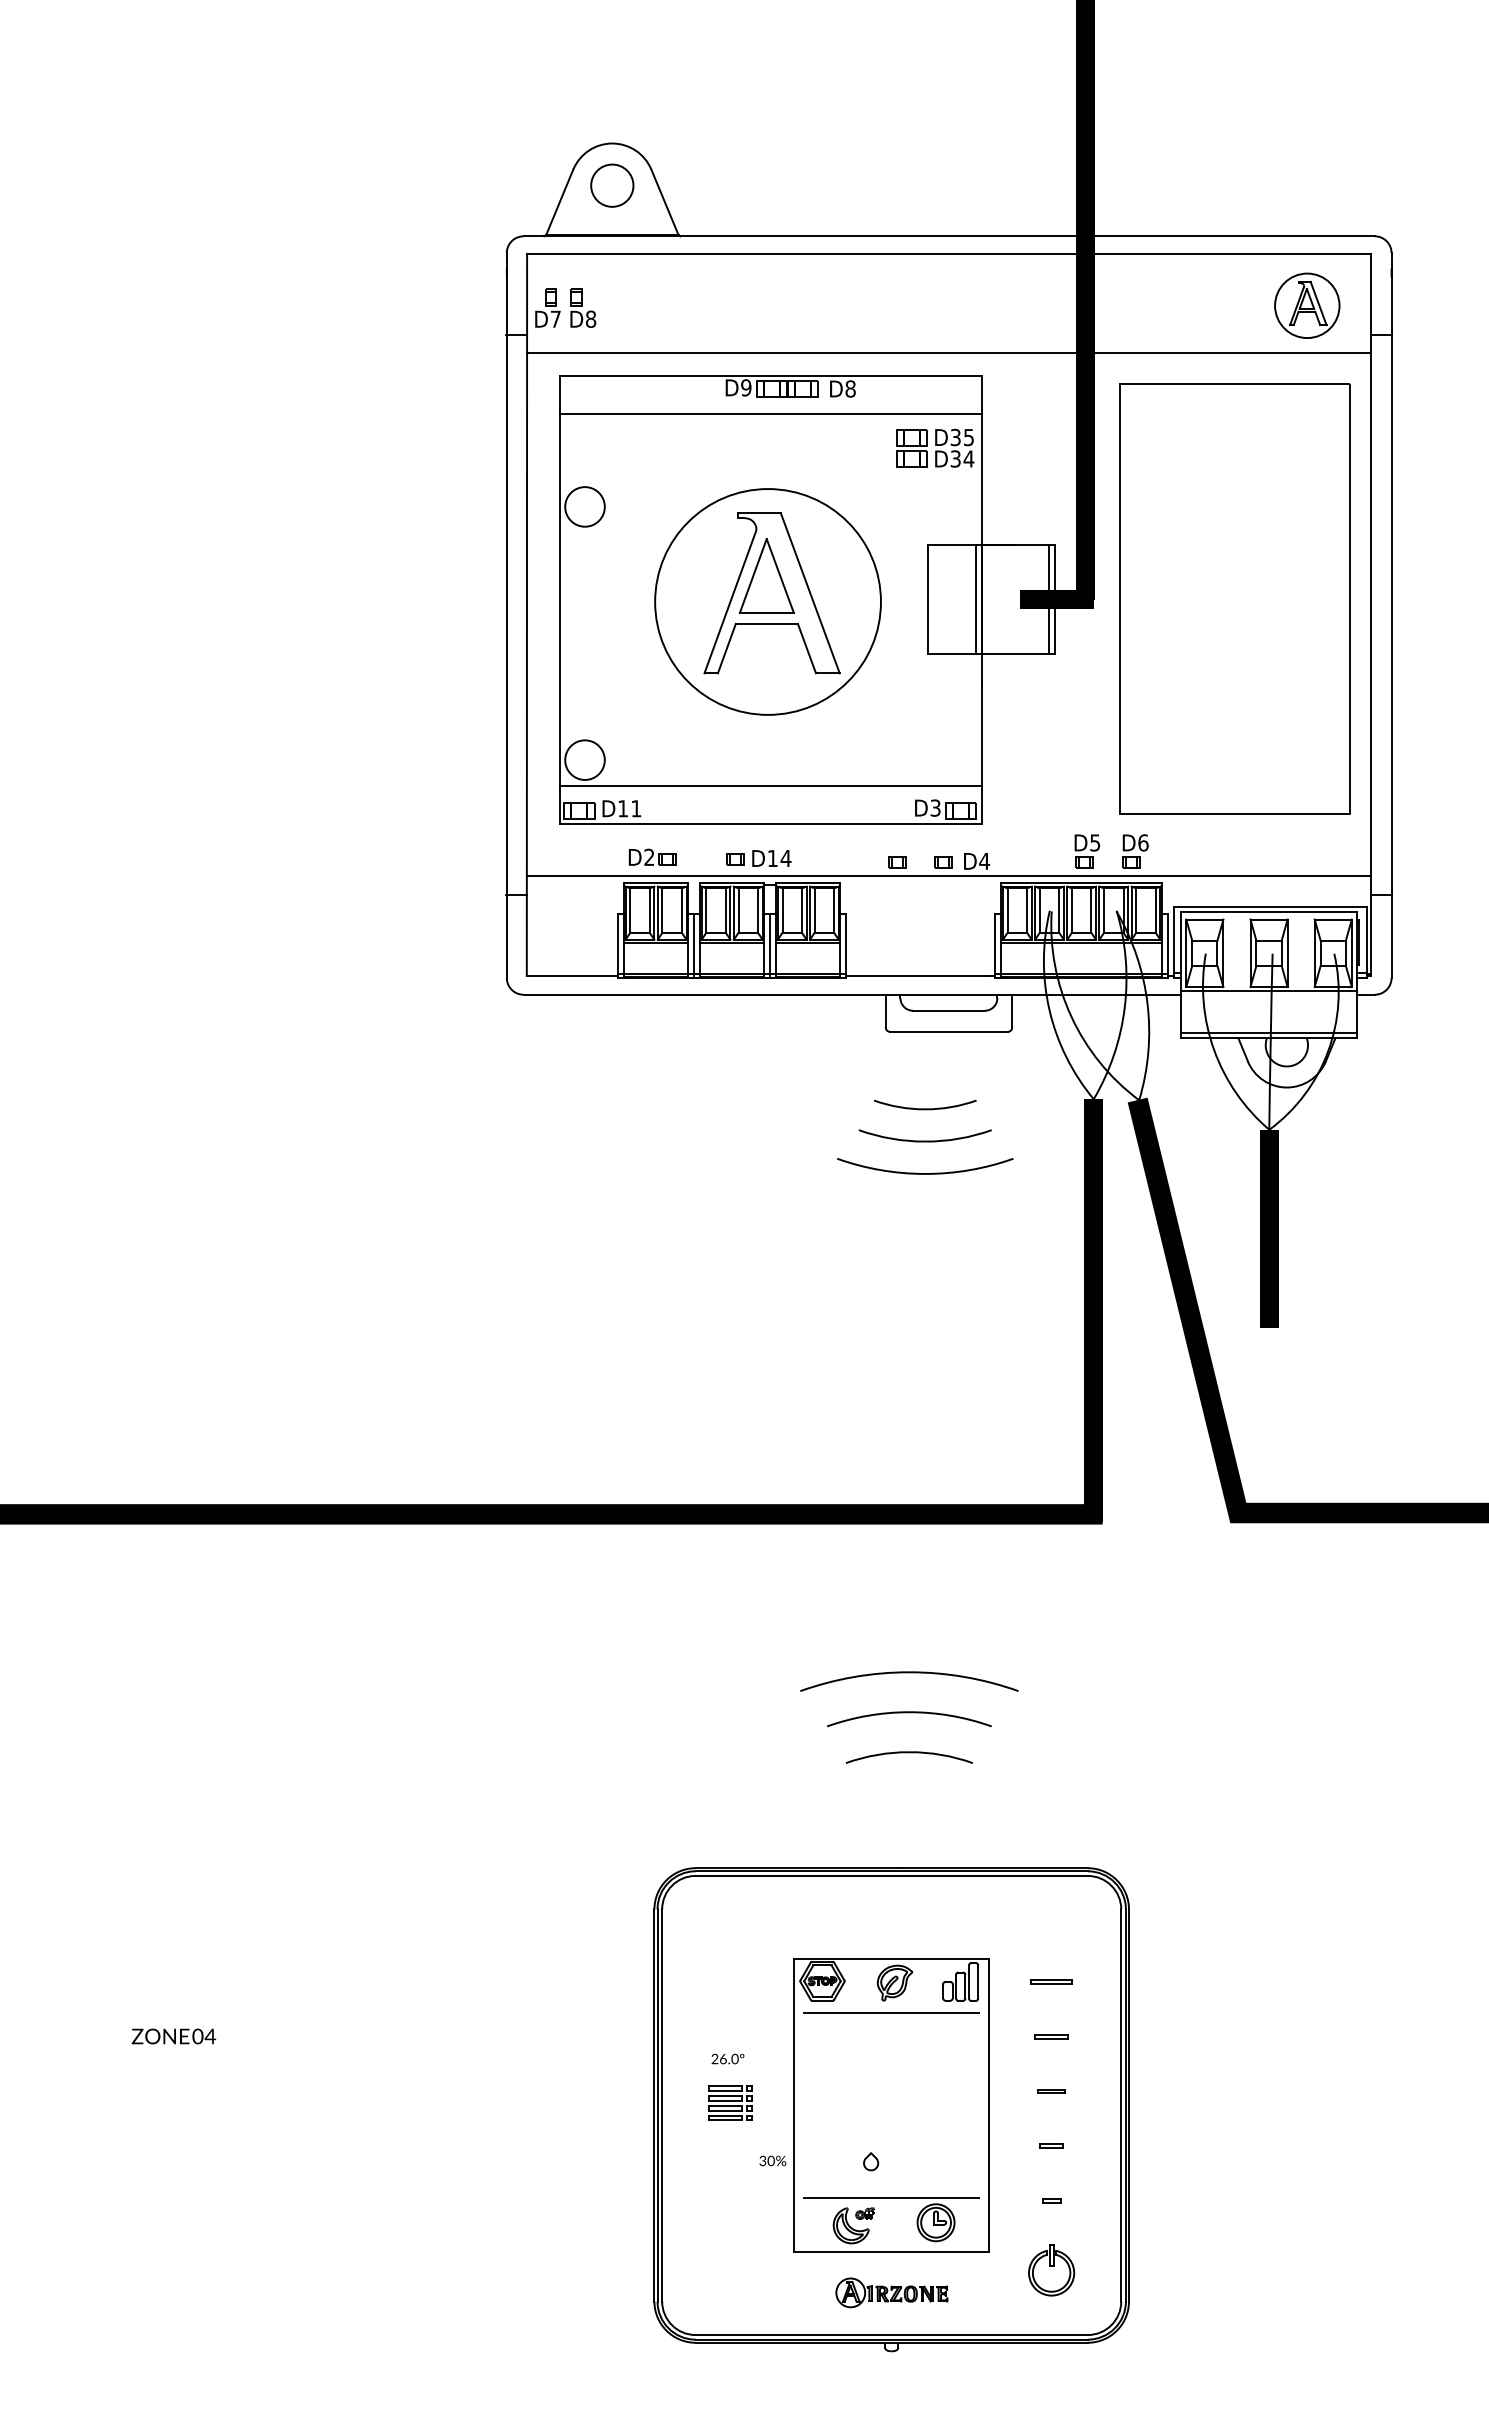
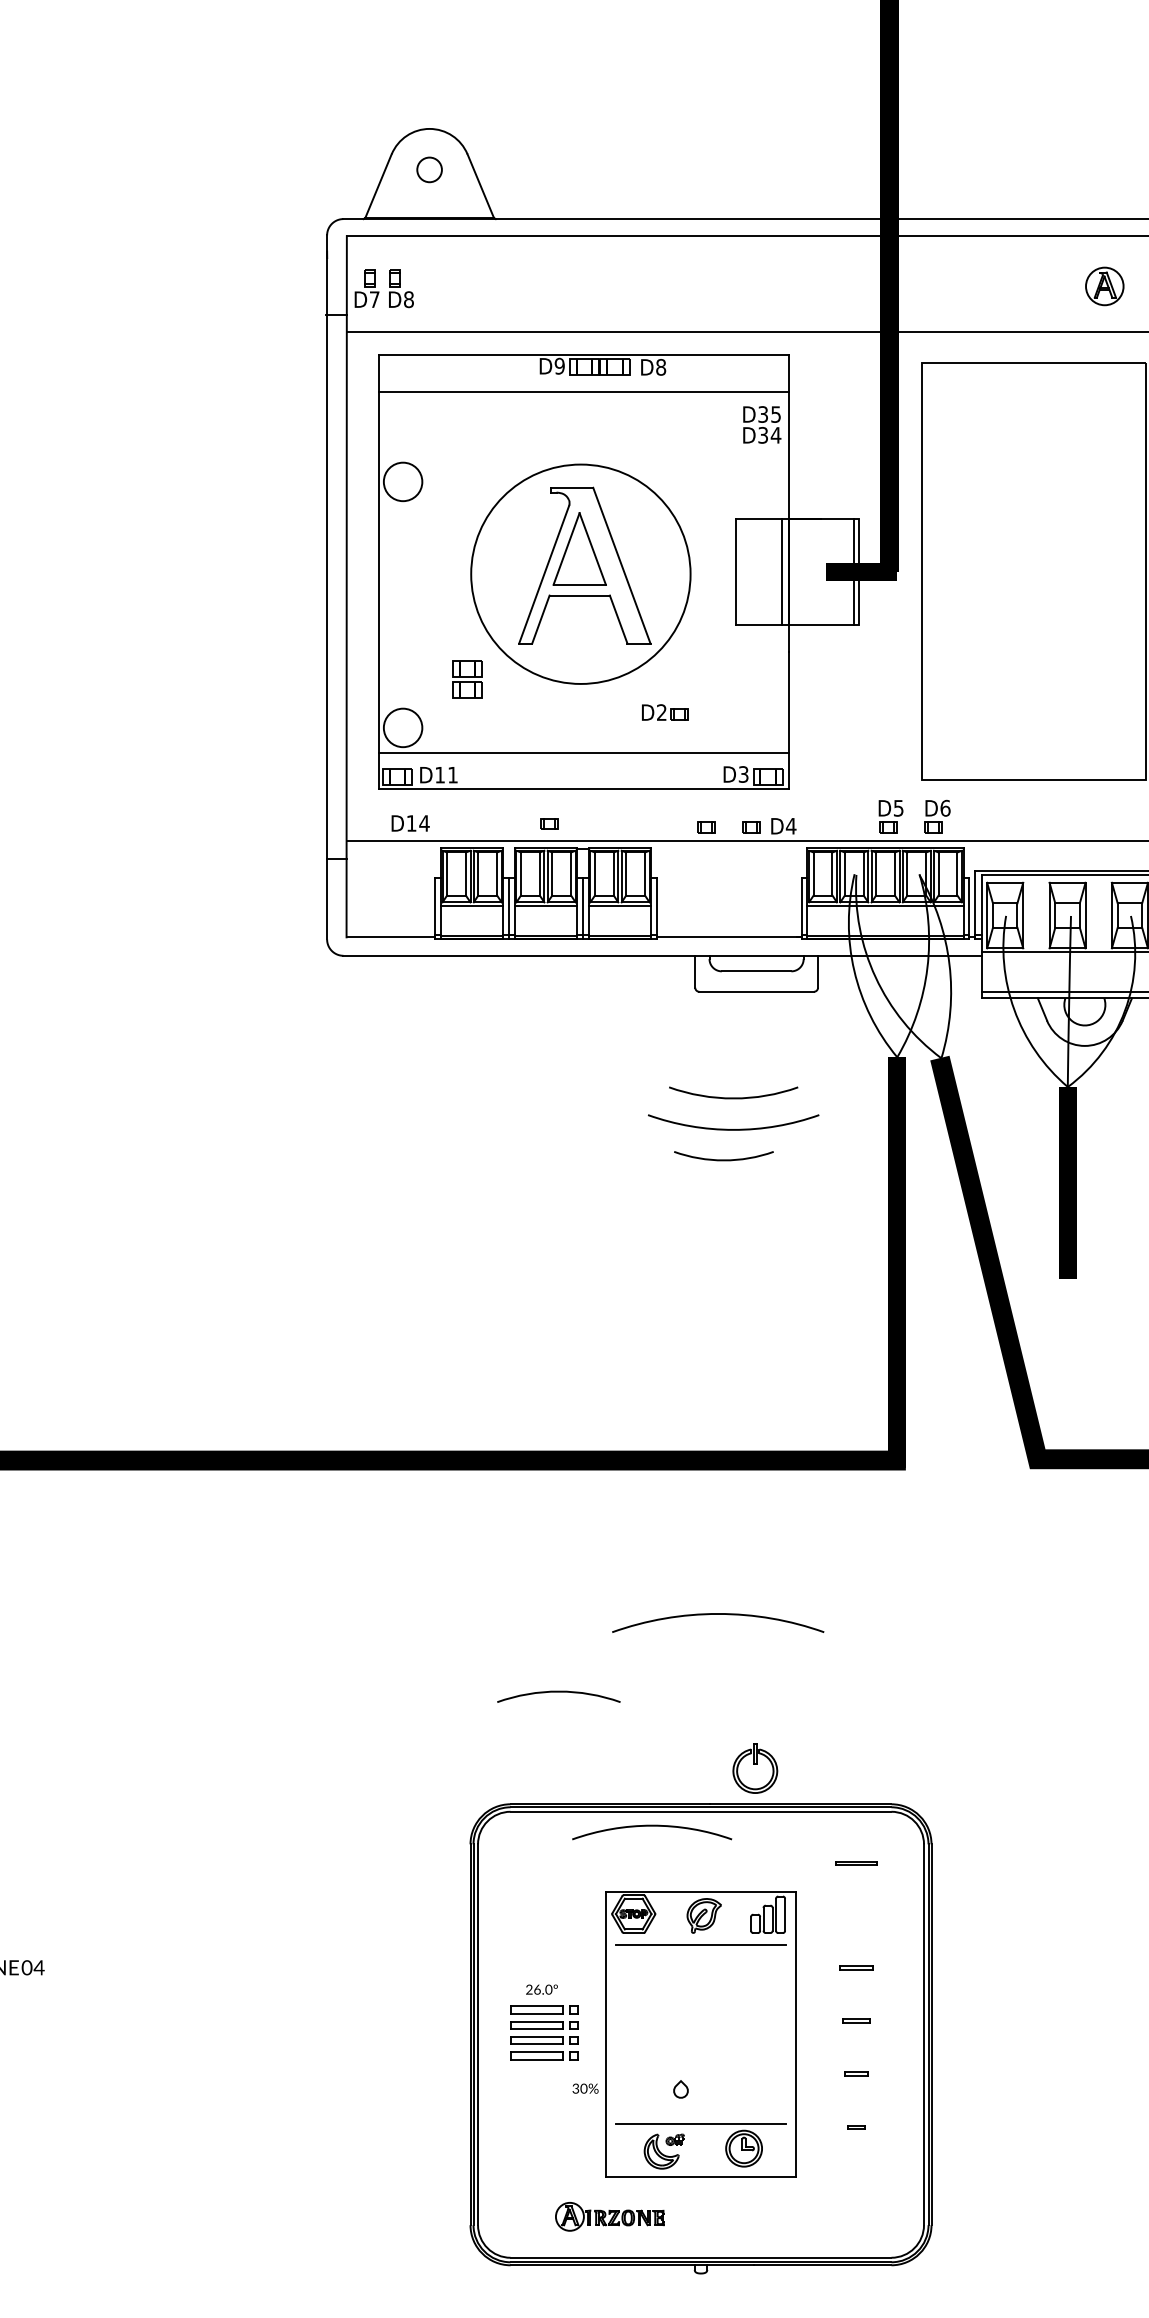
circle: (612, 185) -> (429, 169), size x0.6
part: (1307, 305) -> (1104, 286), size x0.6
part: (911, 448) -> (466, 679), moved
part: (652, 856) -> (664, 711), moved
text: (771, 858) -> (410, 823), moved
arc: (925, 1108) -> (724, 1159), moved
arc: (909, 1713) -> (652, 1826), moved
arc: (908, 1753) -> (558, 1692), moved
part: (1051, 1981) -> (856, 1862), moved
part: (730, 2102) -> (544, 2031), size x1.6
part: (1051, 2270) -> (755, 1768), moved
part: (891, 2292) -> (609, 2216), moved

